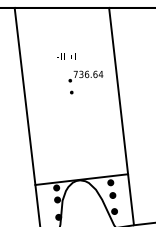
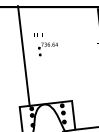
line: (118, 90) -> (66, 53), removed
line: (24, 97) -> (23, 56), moved

